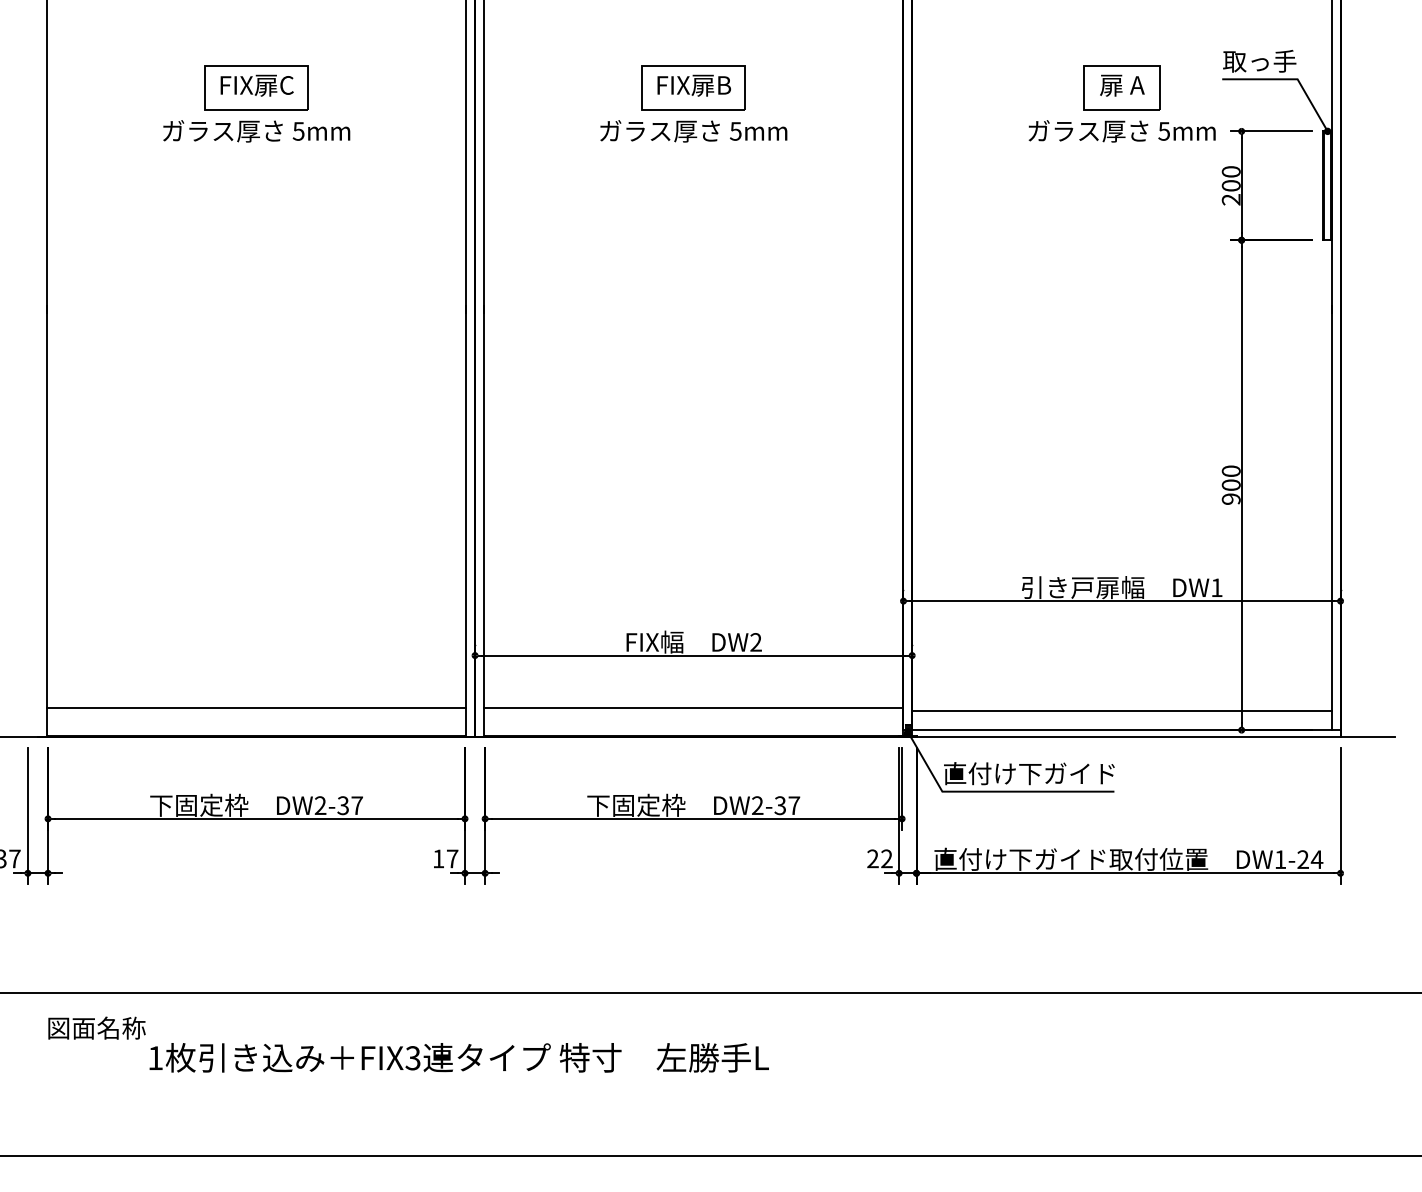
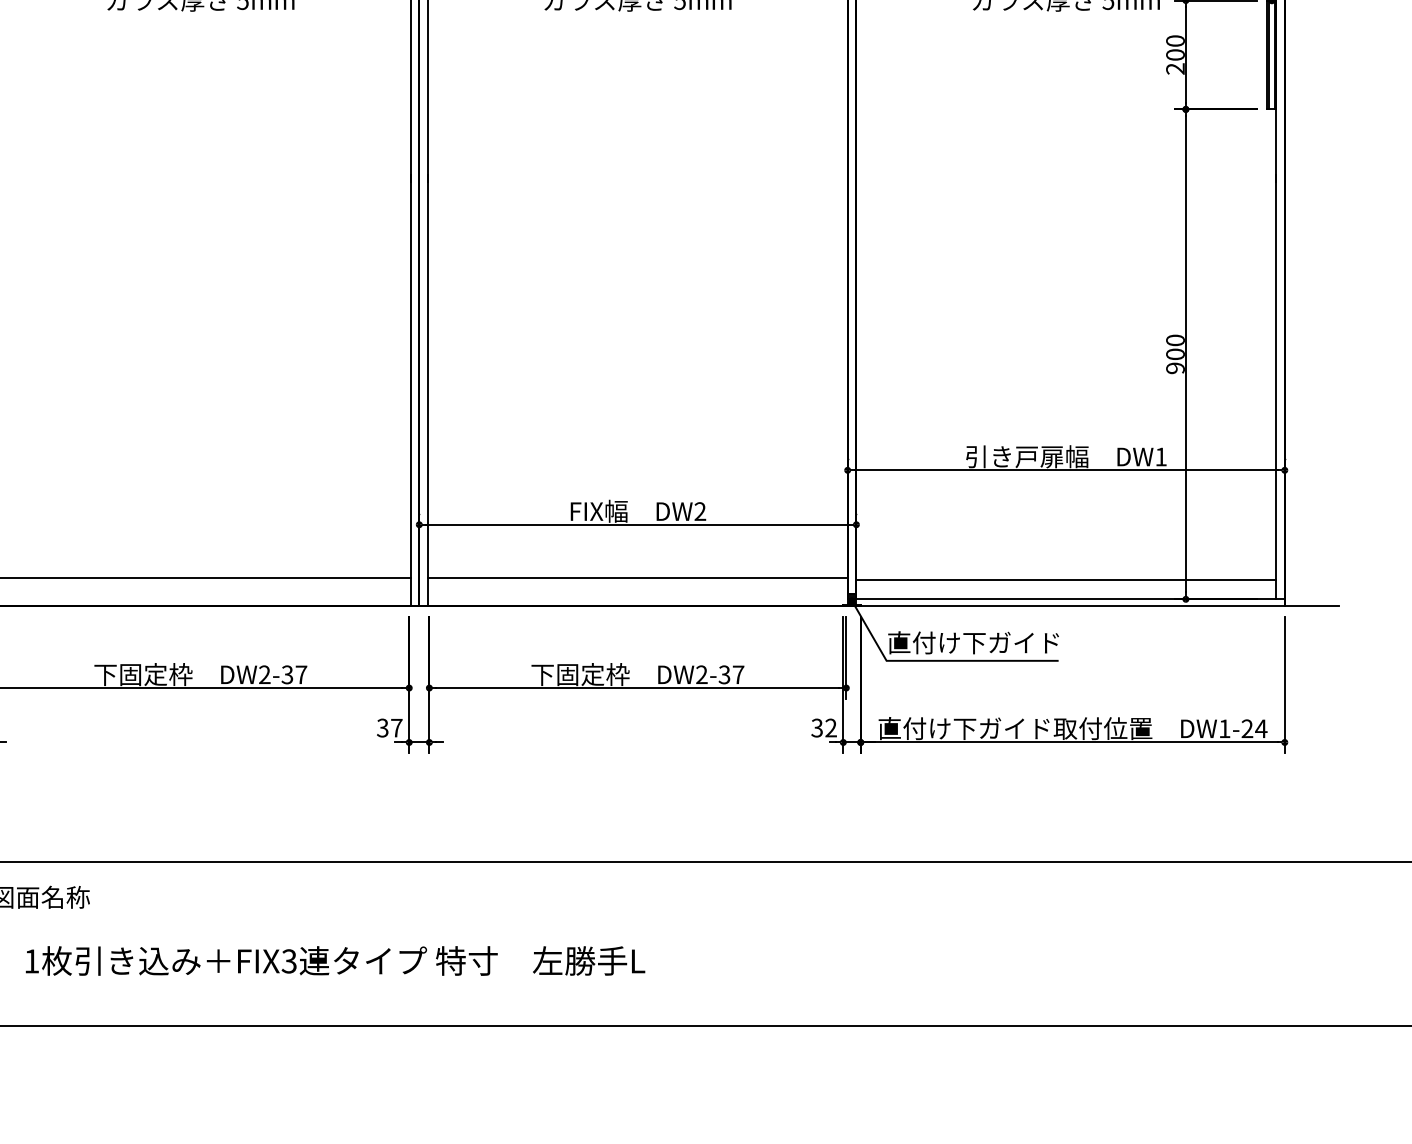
text: (438, 858) -> (382, 727), 17 -> 37
text: (872, 859) -> (816, 728), 22 -> 32
text: (458, 1057) -> (334, 960), moved

